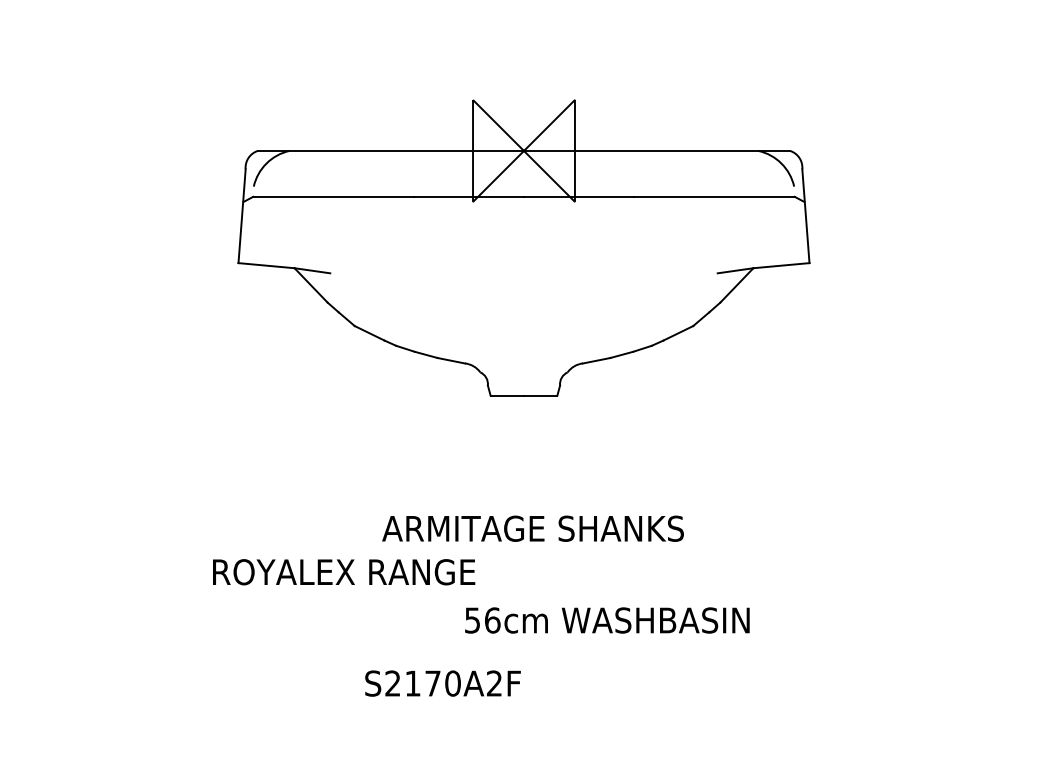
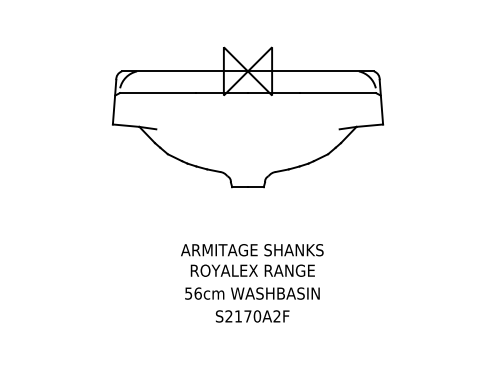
text: (343, 571) -> (252, 270), moved
text: (607, 620) -> (252, 293), moved
text: (442, 683) -> (252, 316), moved

